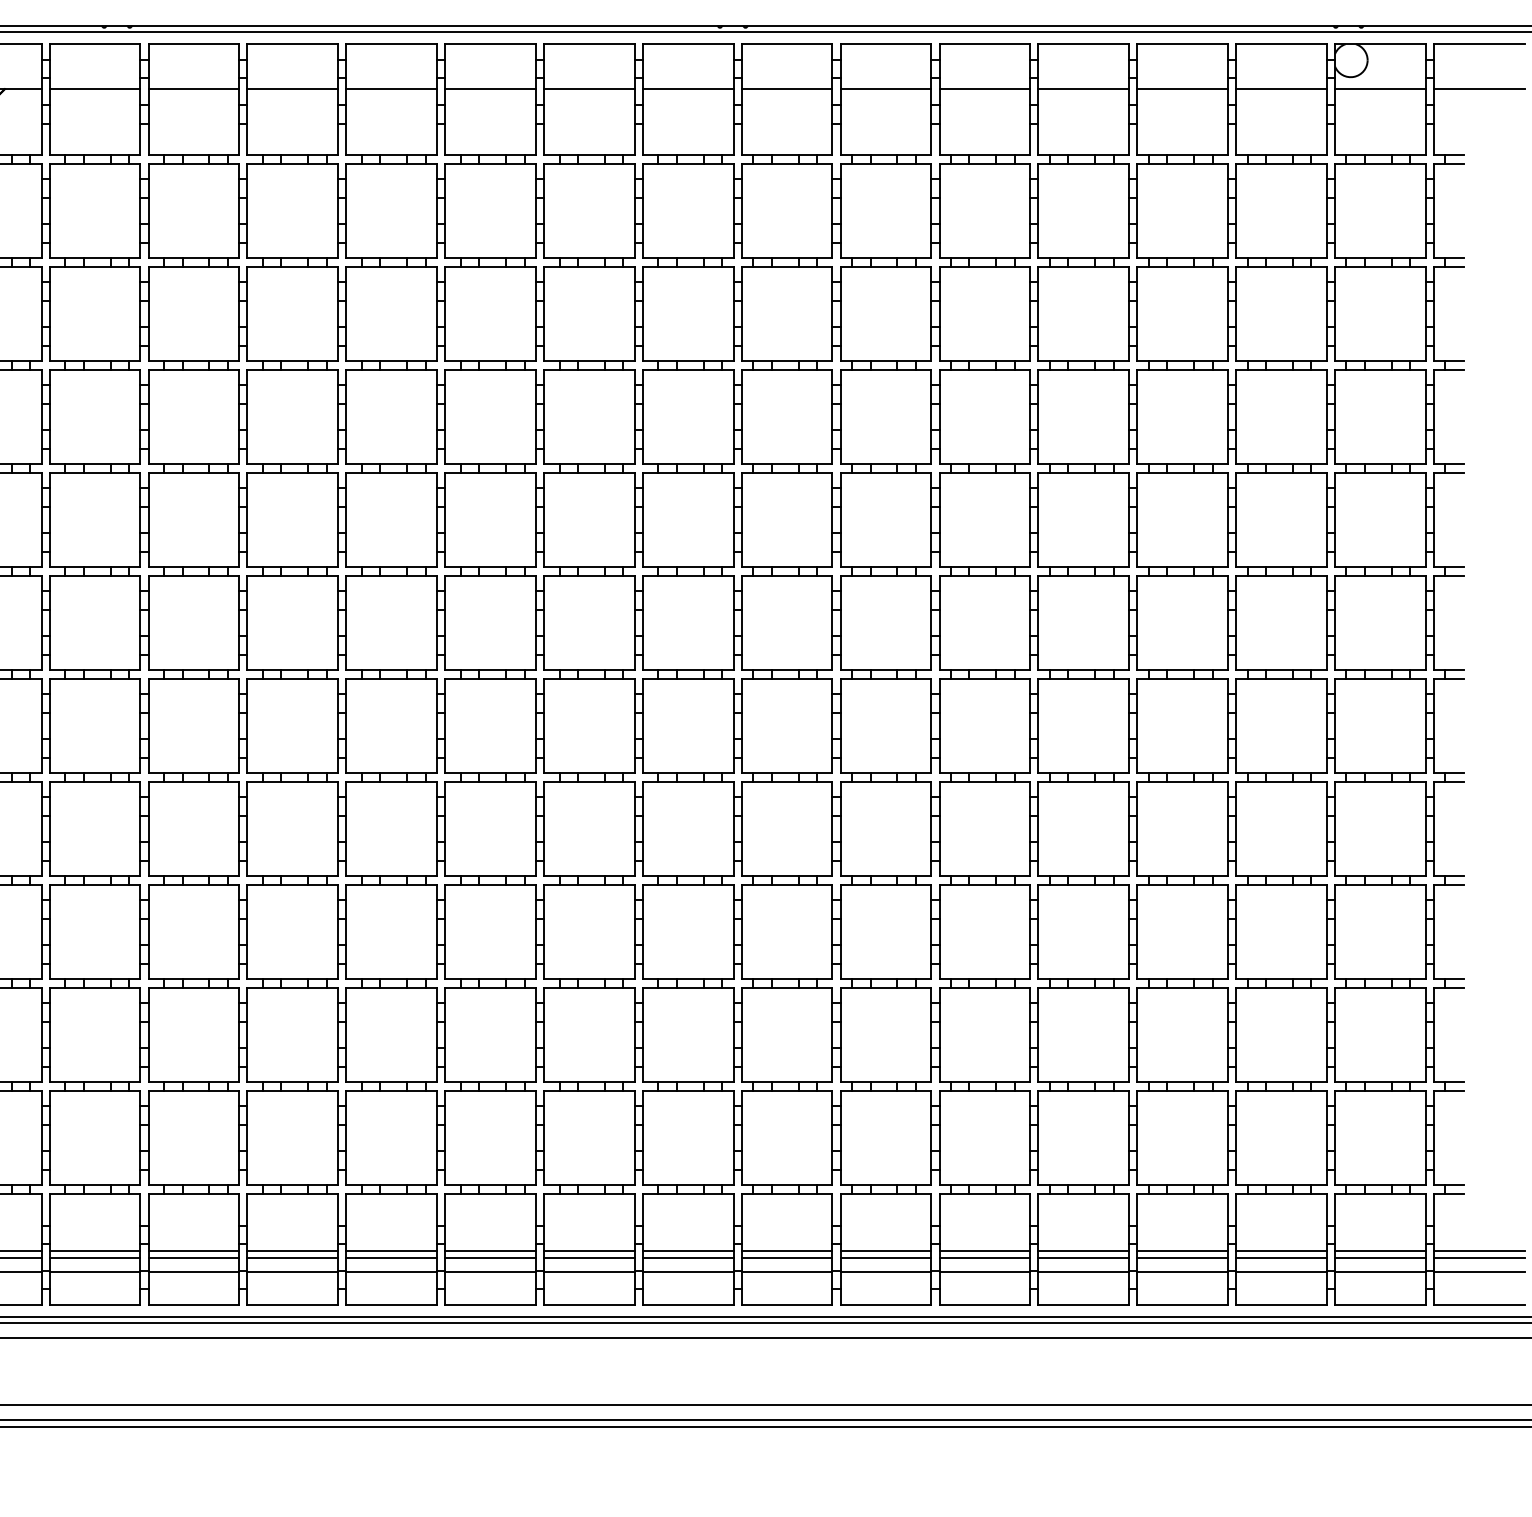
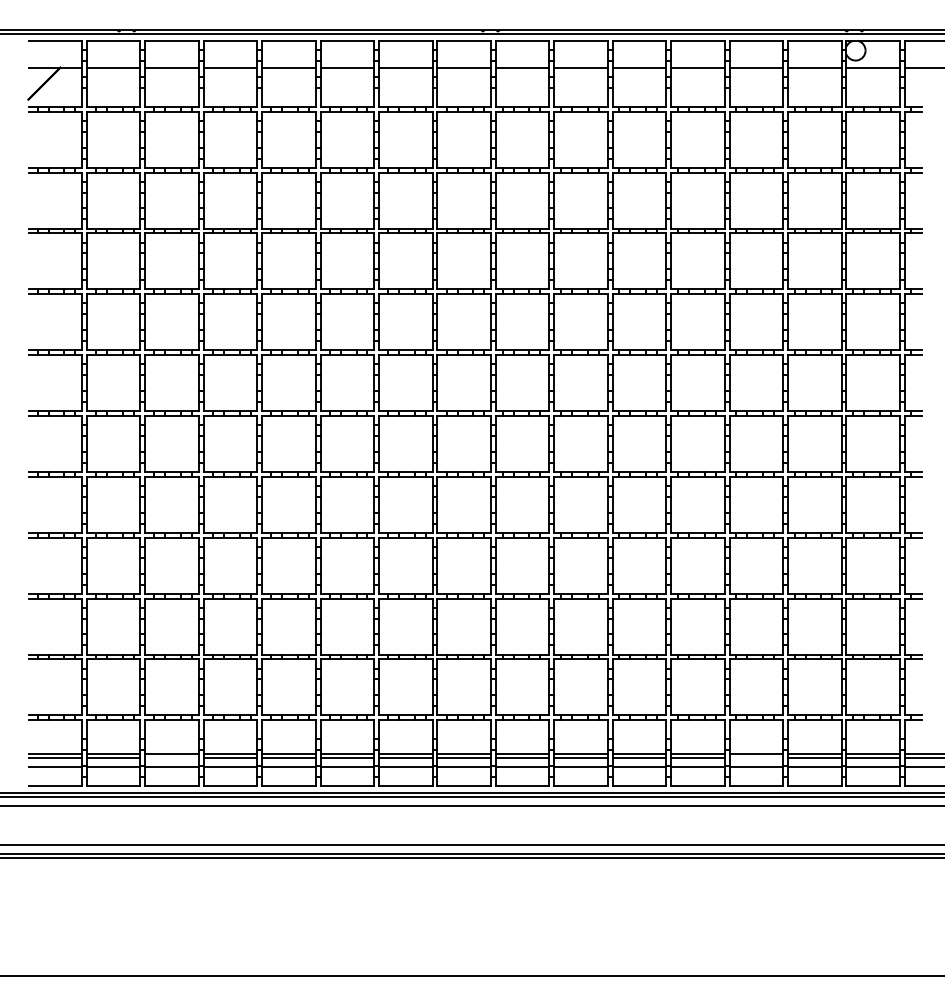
line: (192, 1256) -> (171, 757), removed
line: (1182, 1256) -> (756, 757), removed

